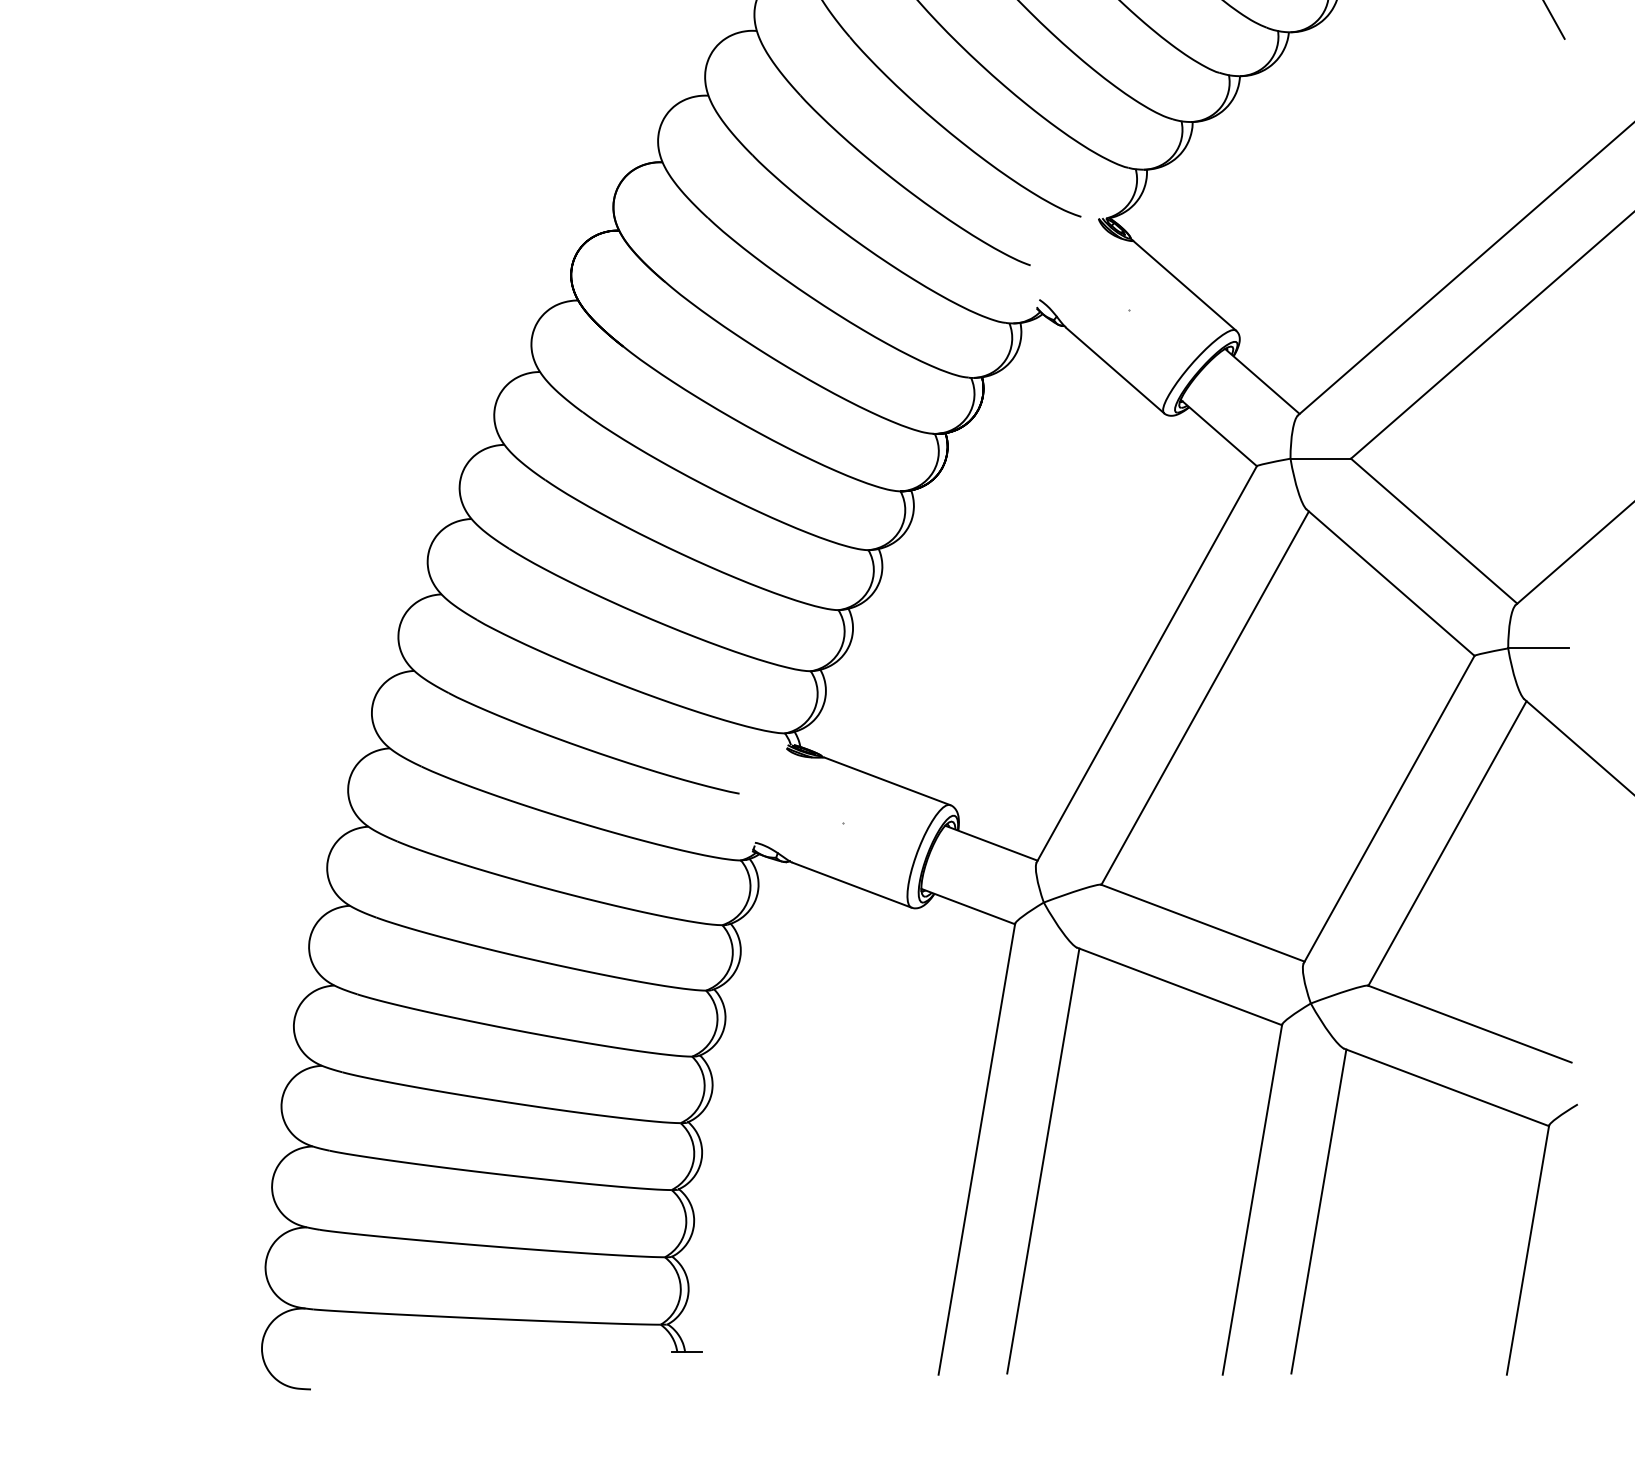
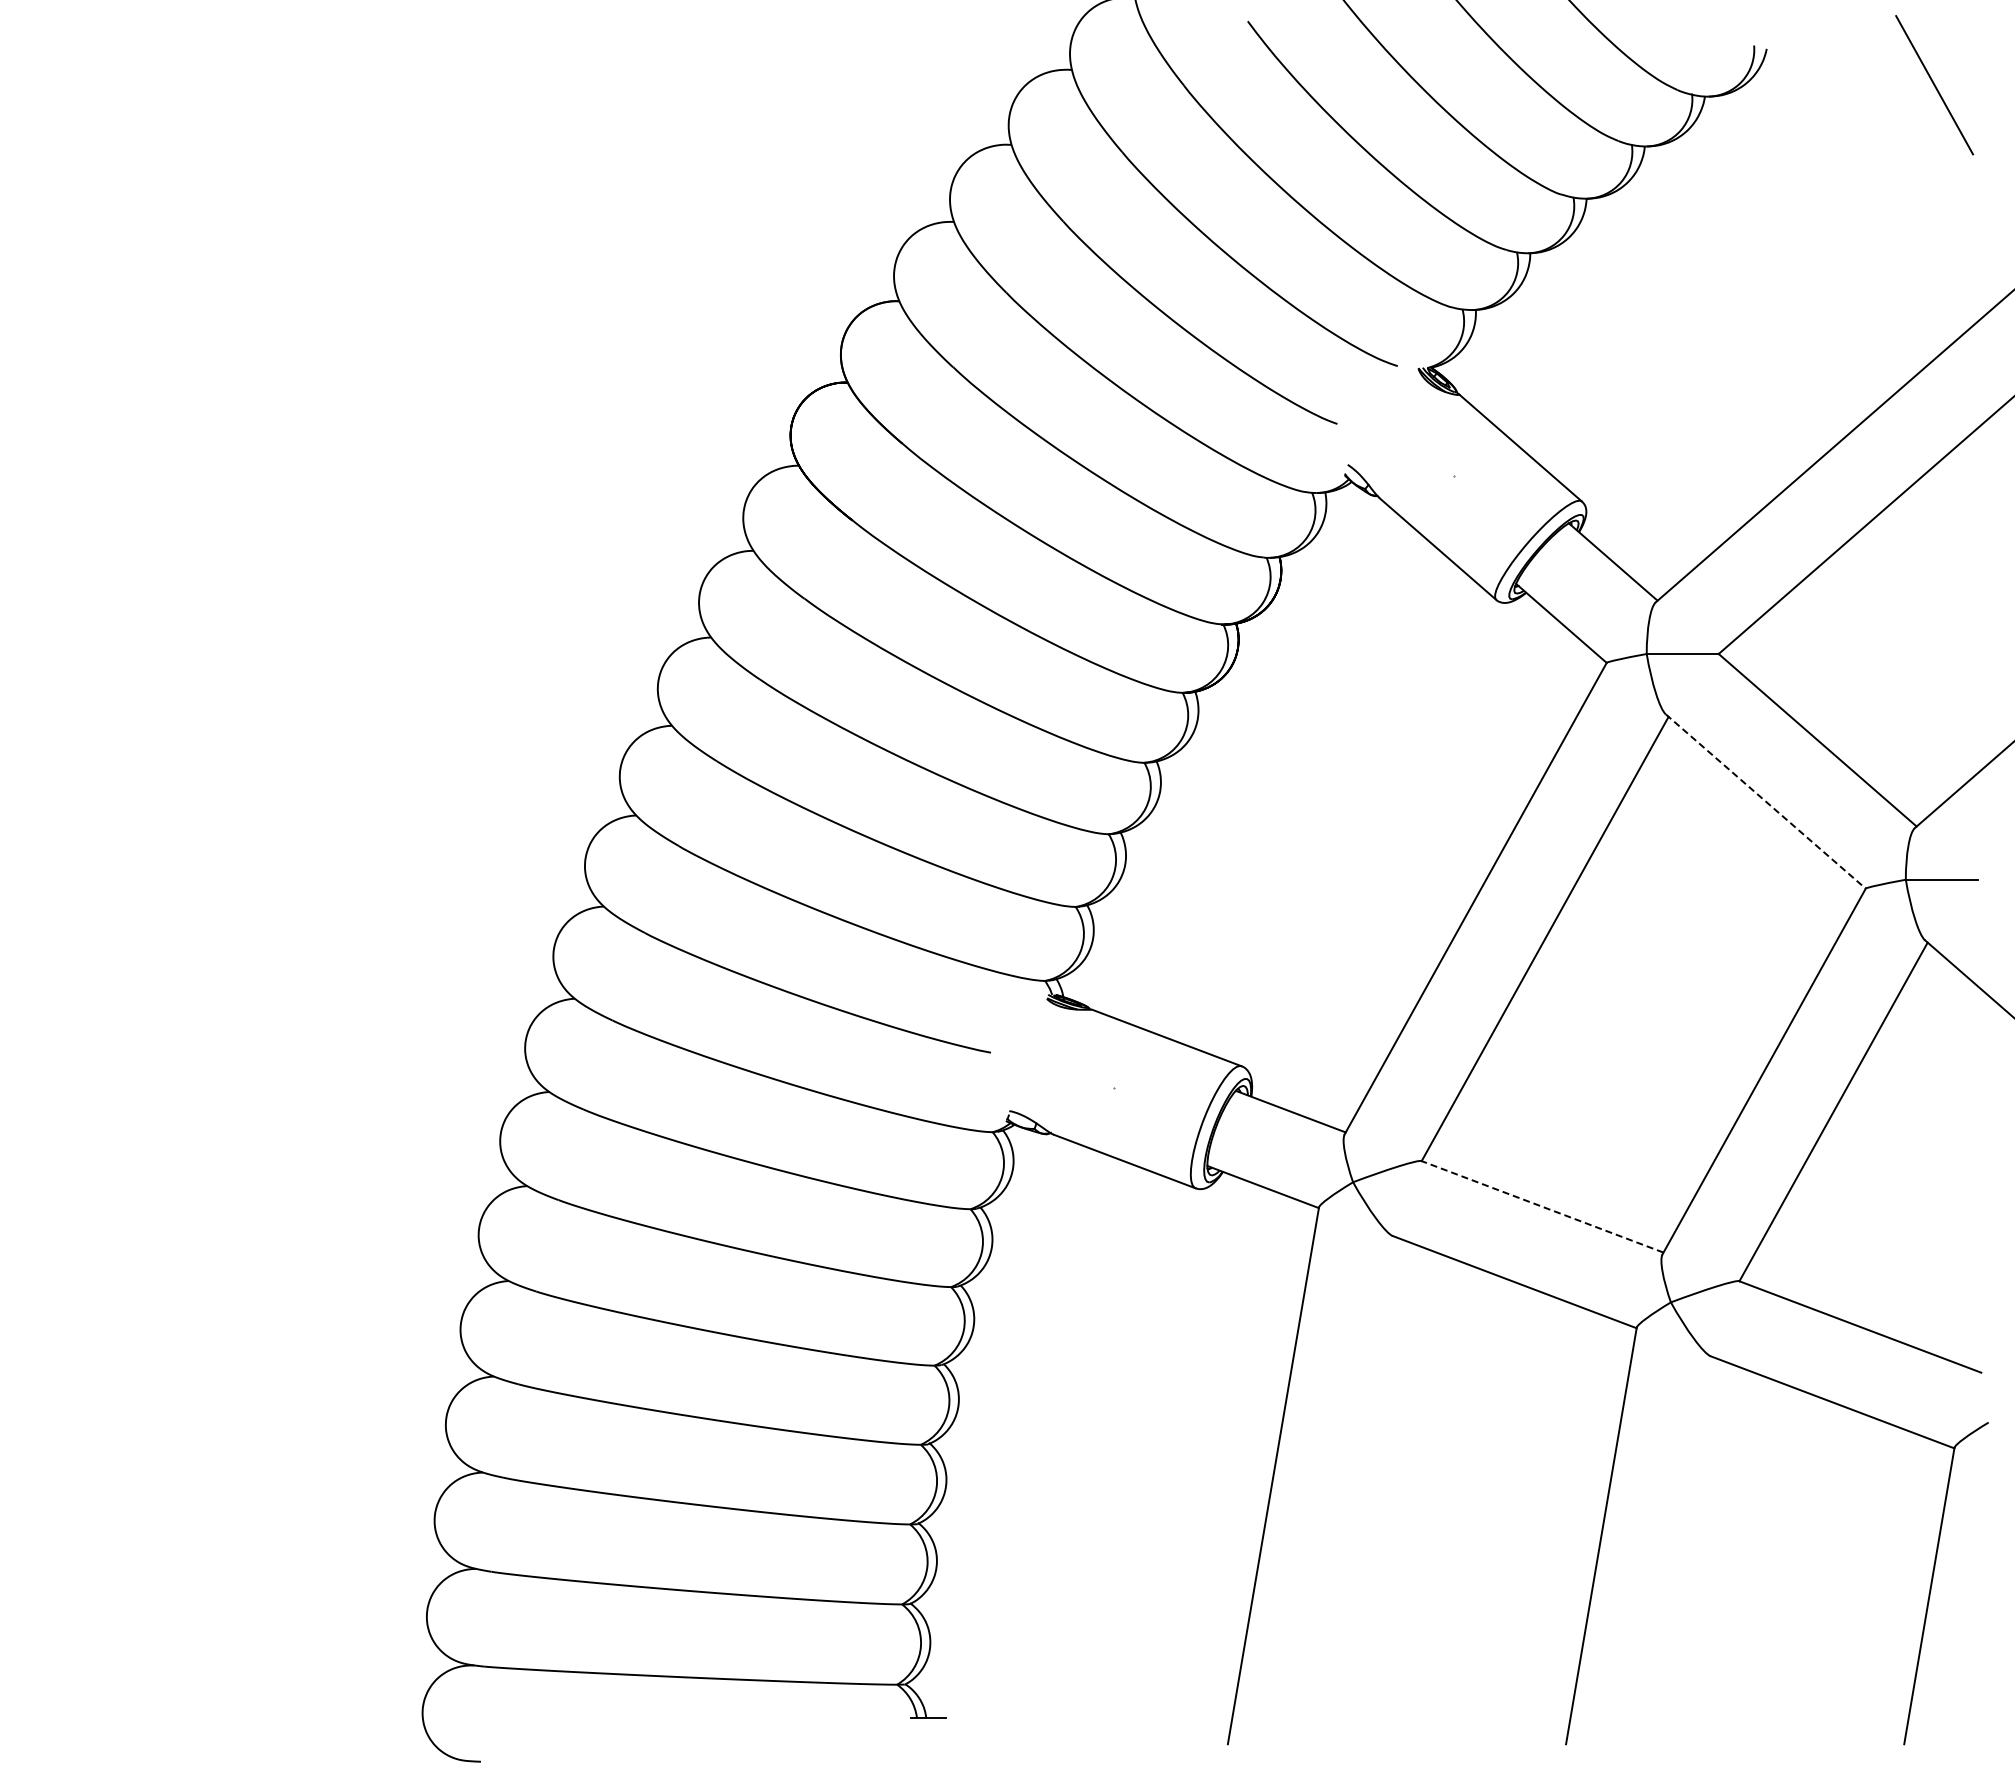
line: (1390, 582) -> (1765, 801), solid -> dashed
line: (1202, 922) -> (1541, 1206), solid -> dashed
line: (1043, 1160) -> (1352, 1489), removed
line: (1318, 1211) -> (1680, 1549), removed

